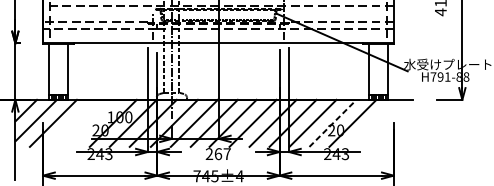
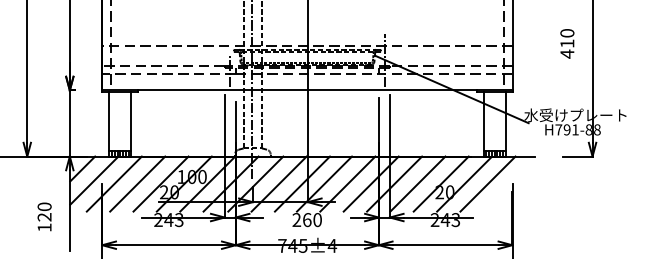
line: (73, 122) -> (137, 183), added
line: (92, 122) -> (160, 183), added
line: (372, 122) -> (487, 183), added
line: (333, 123) -> (441, 184), dashed -> solid
text: (227, 154) -> (317, 220), 267 -> 260

